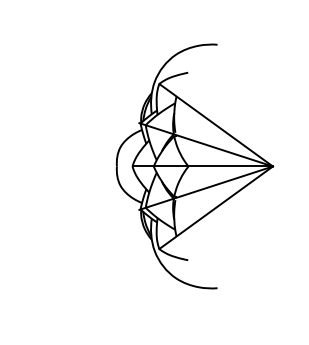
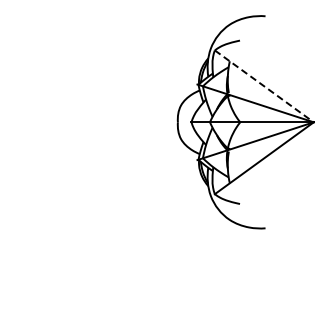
line: (216, 125) -> (264, 86), solid -> dashed

